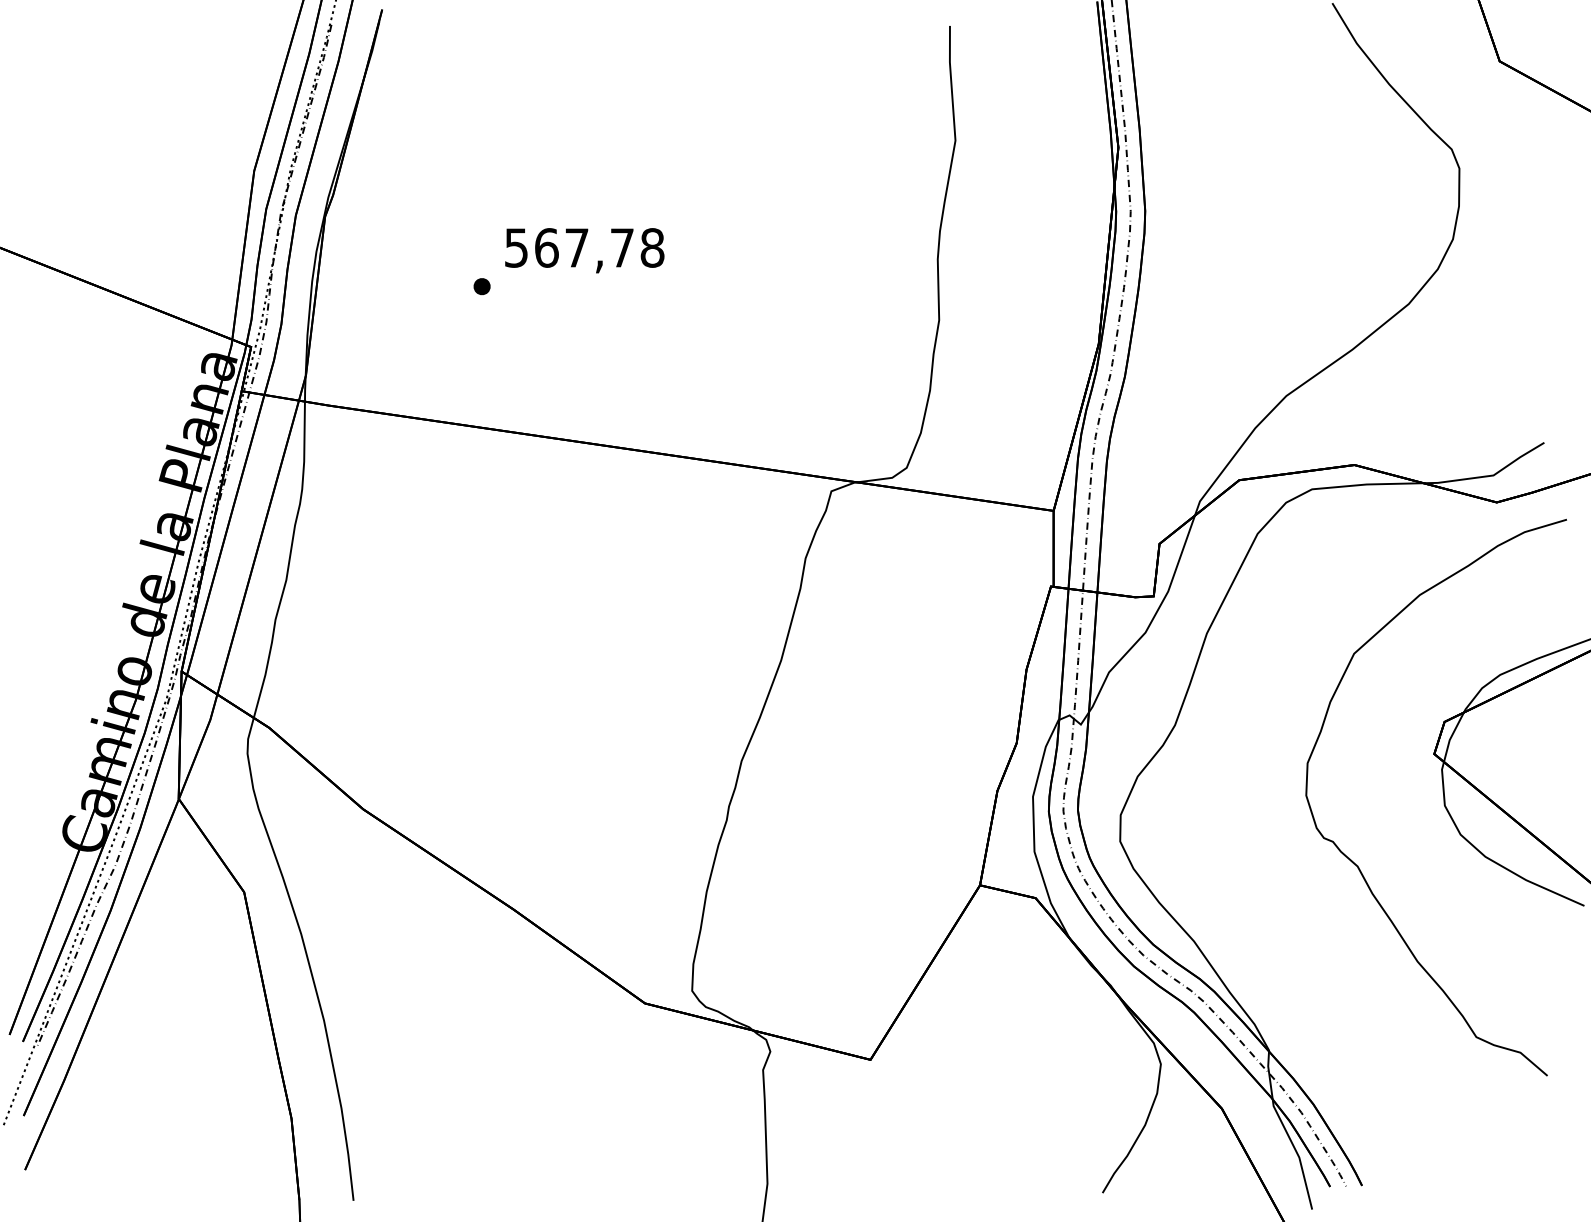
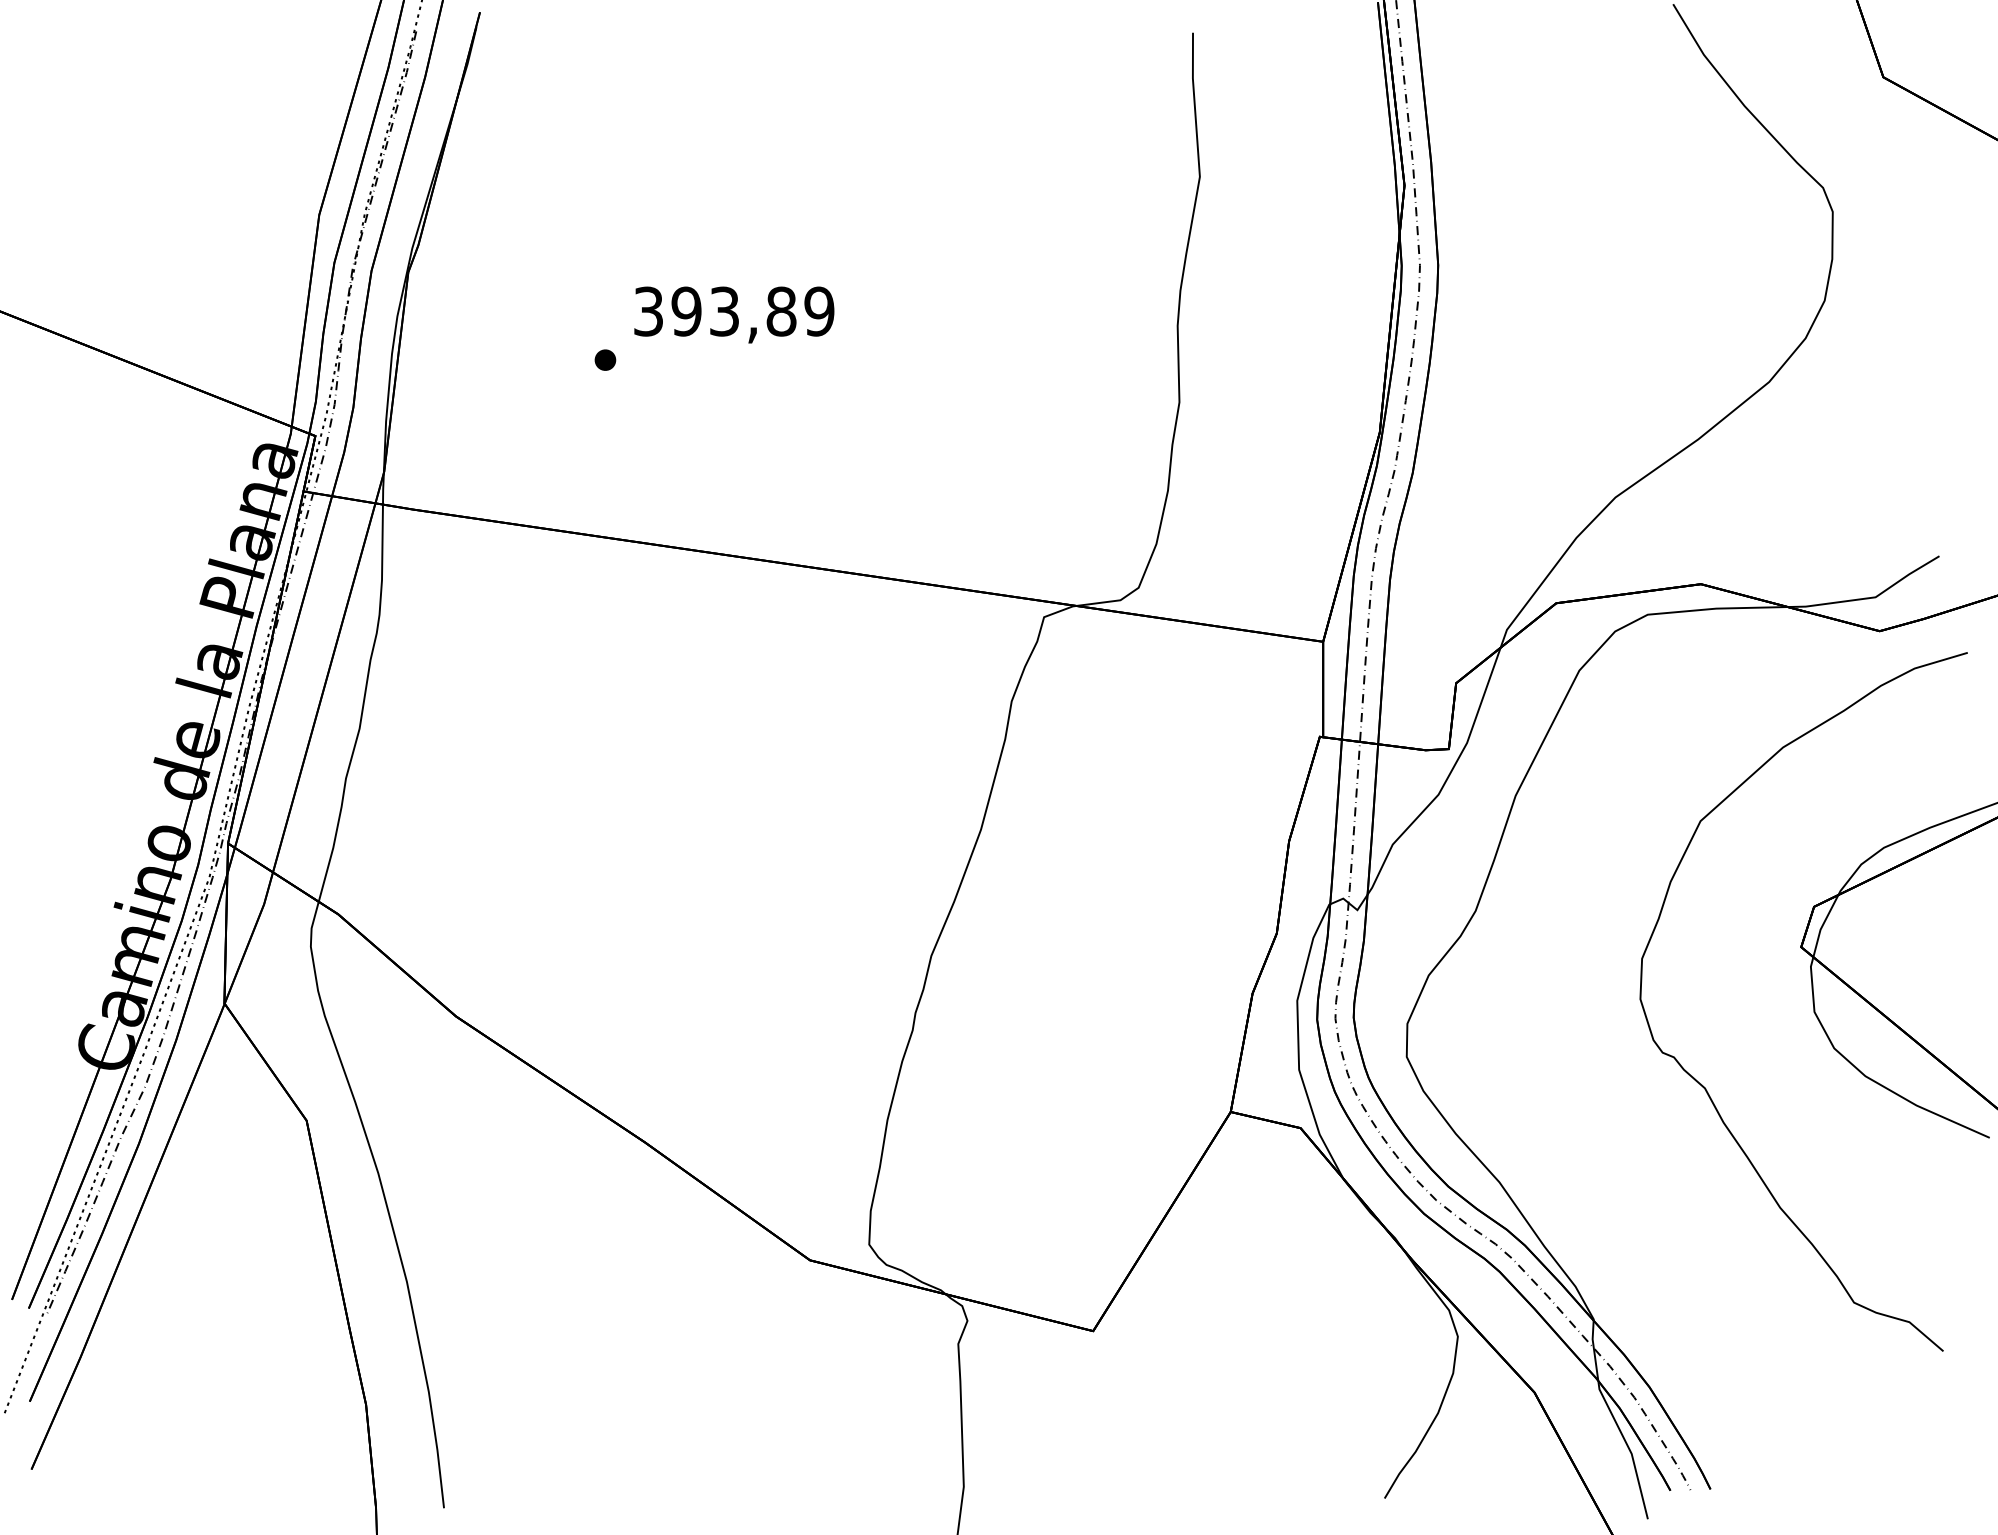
text: (584, 247) -> (734, 311), 567,78 -> 393,89

